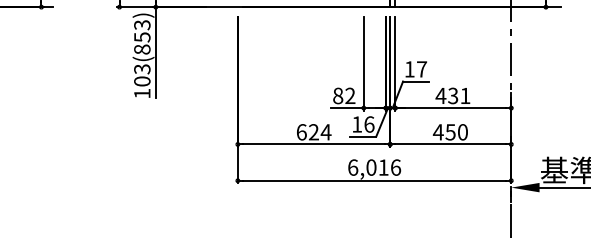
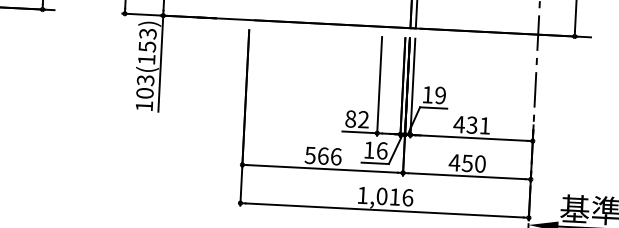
text: (142, 49) -> (146, 59), 103(853) -> 103(153)
text: (421, 69) -> (440, 95), 17 -> 19
text: (313, 132) -> (322, 156), 624 -> 566
text: (353, 167) -> (363, 195), 6,016 -> 1,016

